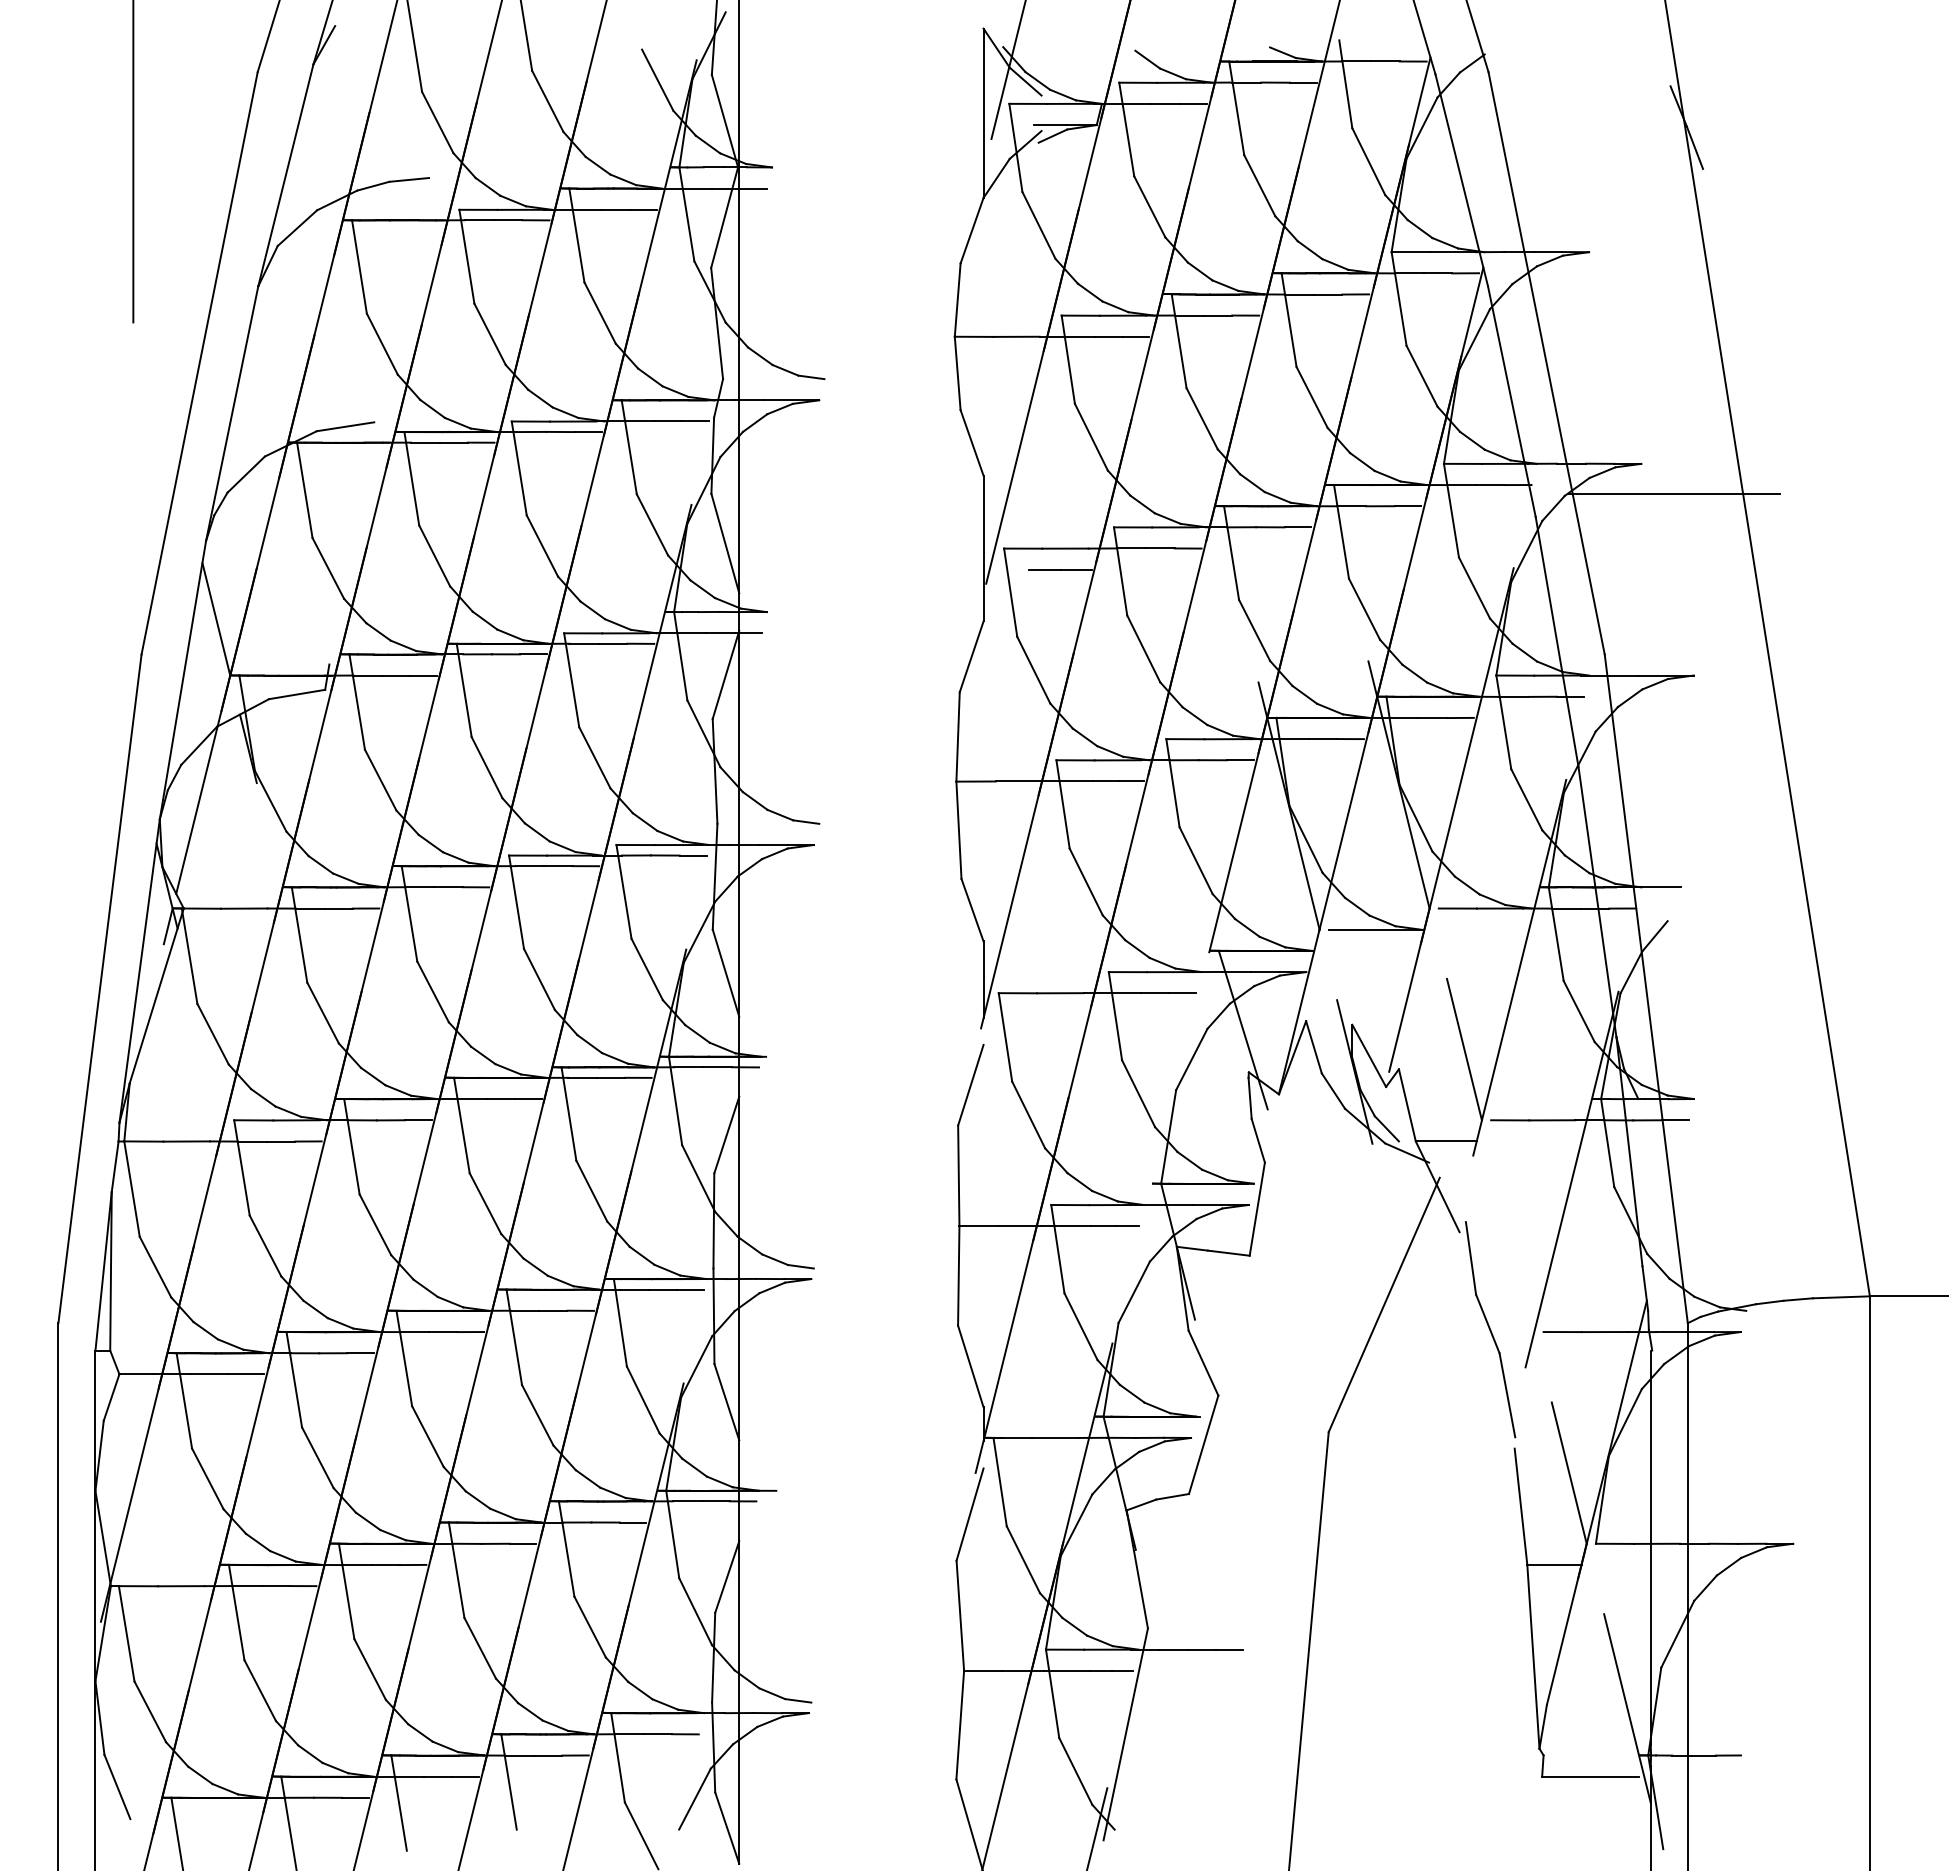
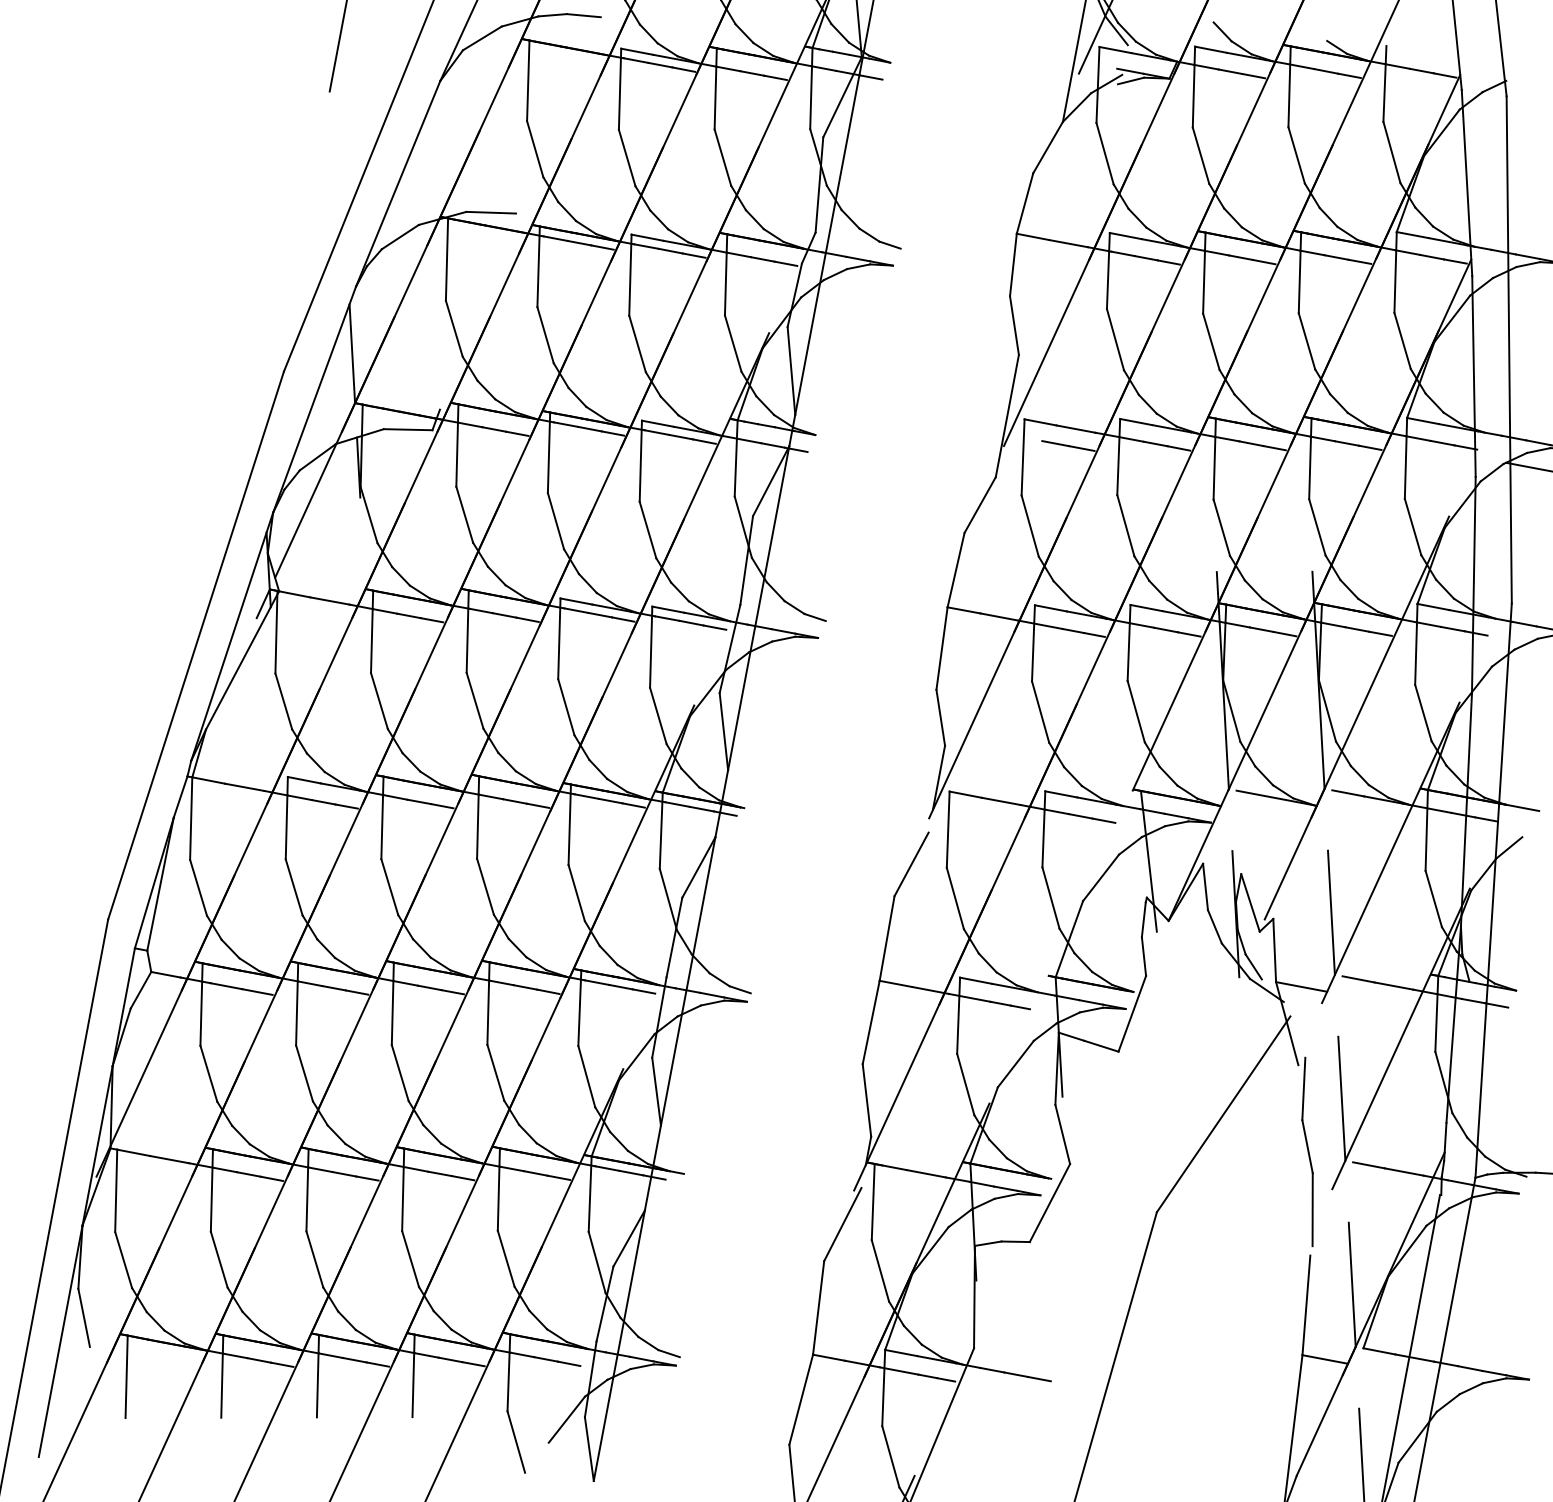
line: (1516, 1261) -> (1341, 1098), added

